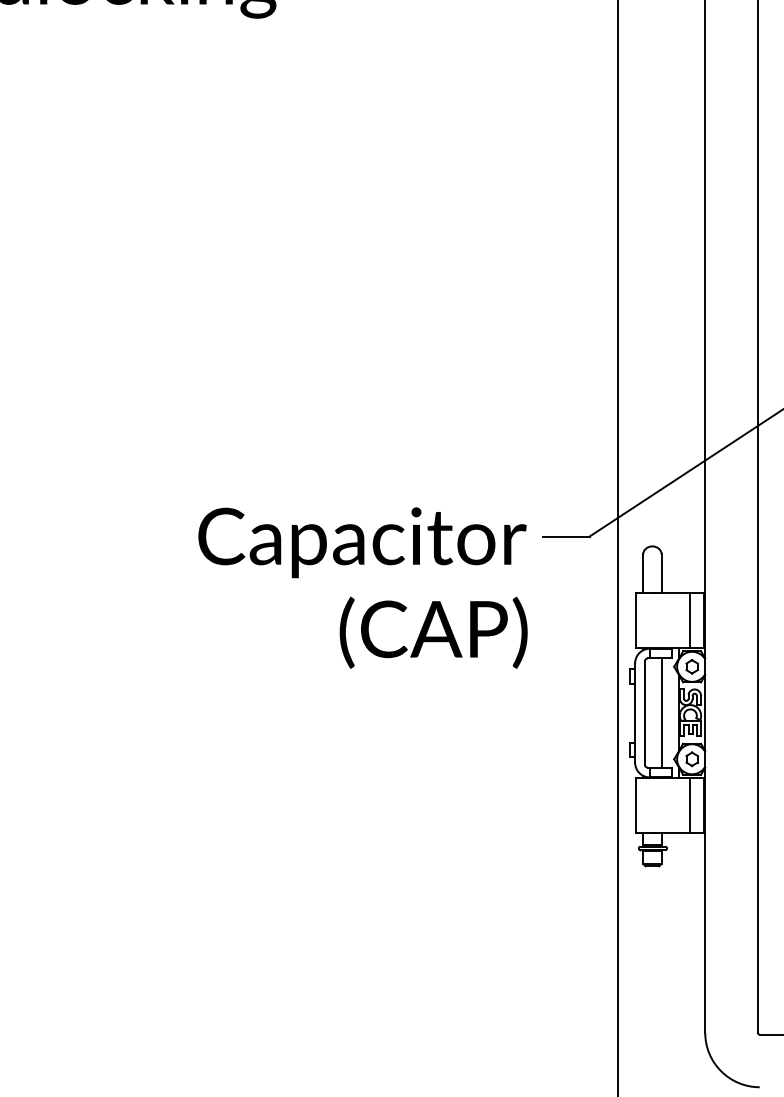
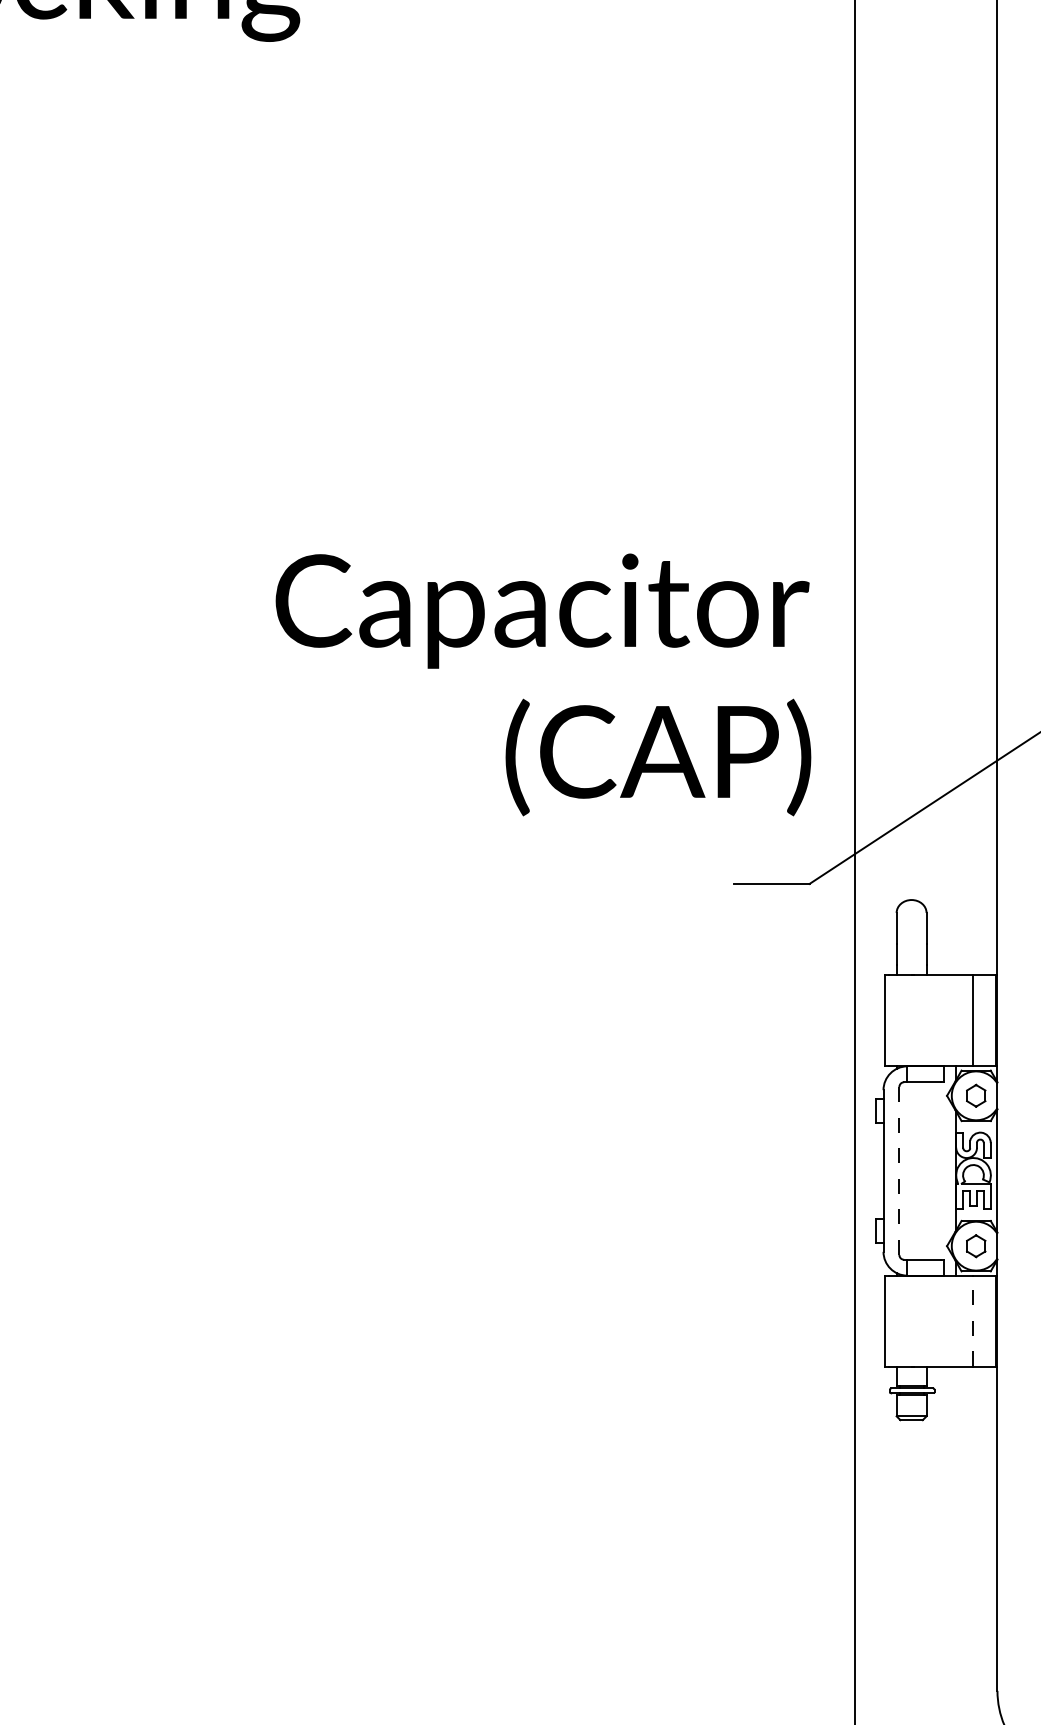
text: (362, 587) -> (542, 683), moved
line: (661, 712) -> (926, 1170), removed
line: (644, 713) -> (898, 1171), solid -> dashed
line: (690, 805) -> (973, 1321), solid -> dashed

